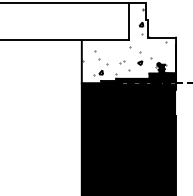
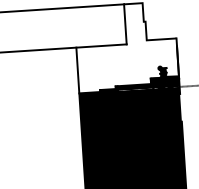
hatch: (124, 43) -> (122, 48), removed

